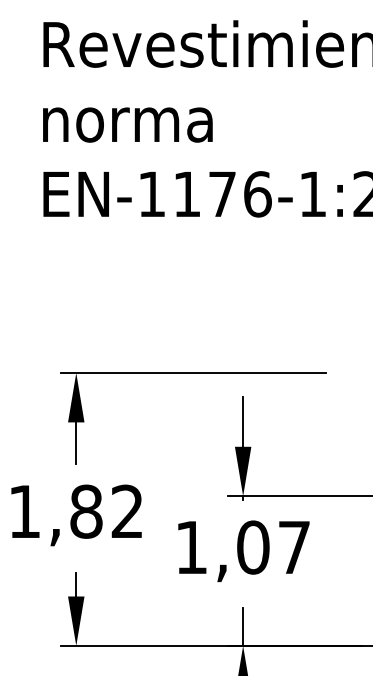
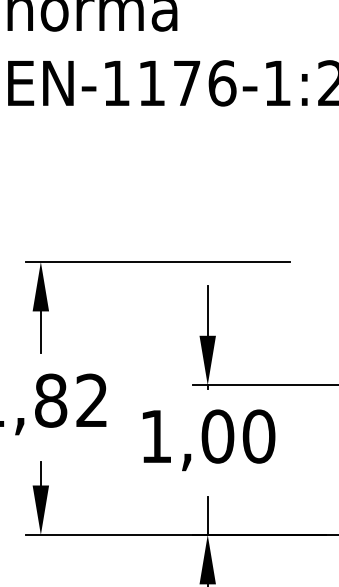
text: (294, 547) -> (259, 436), 1,07 -> 1,00

